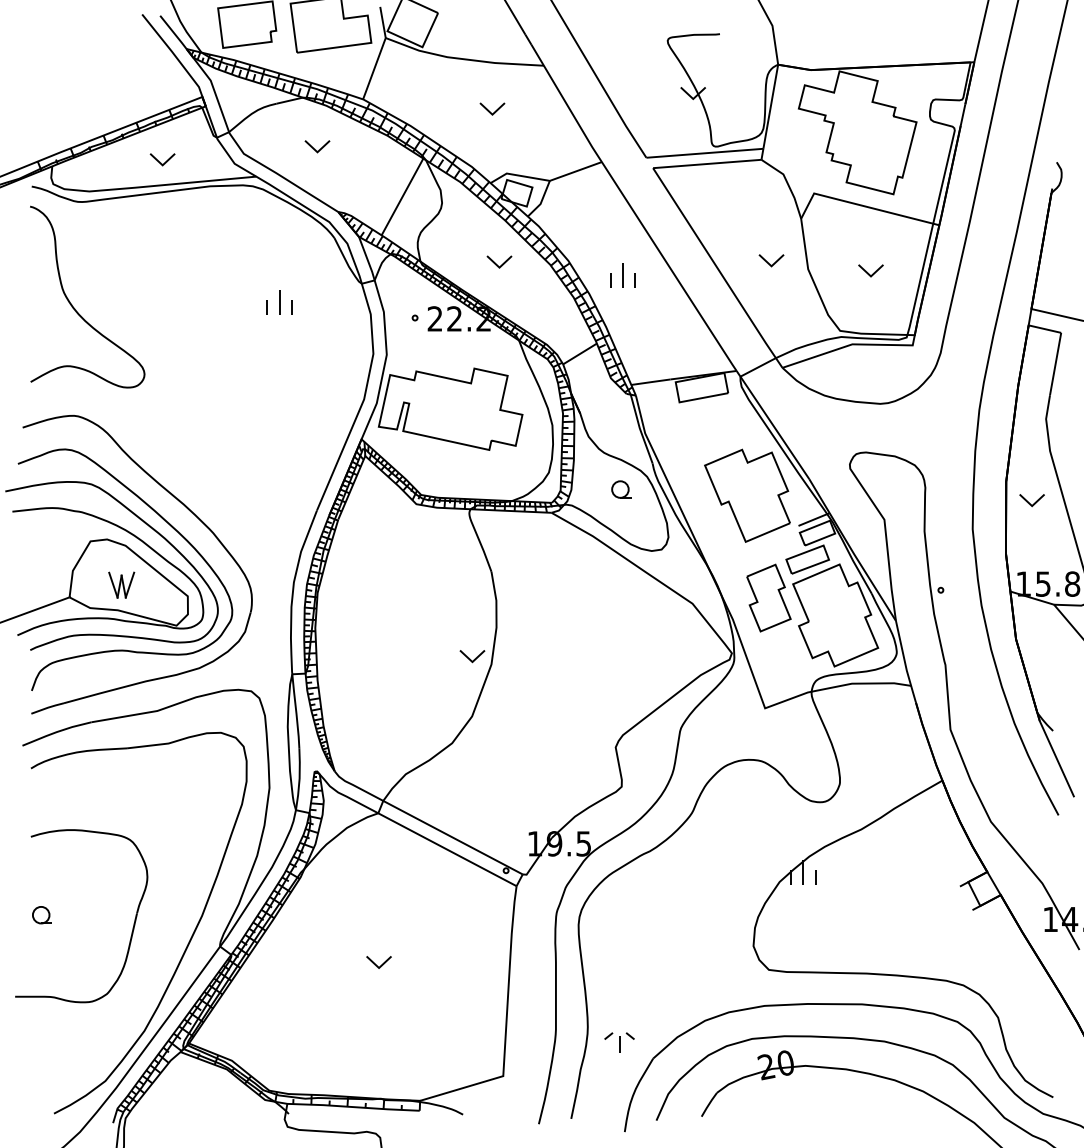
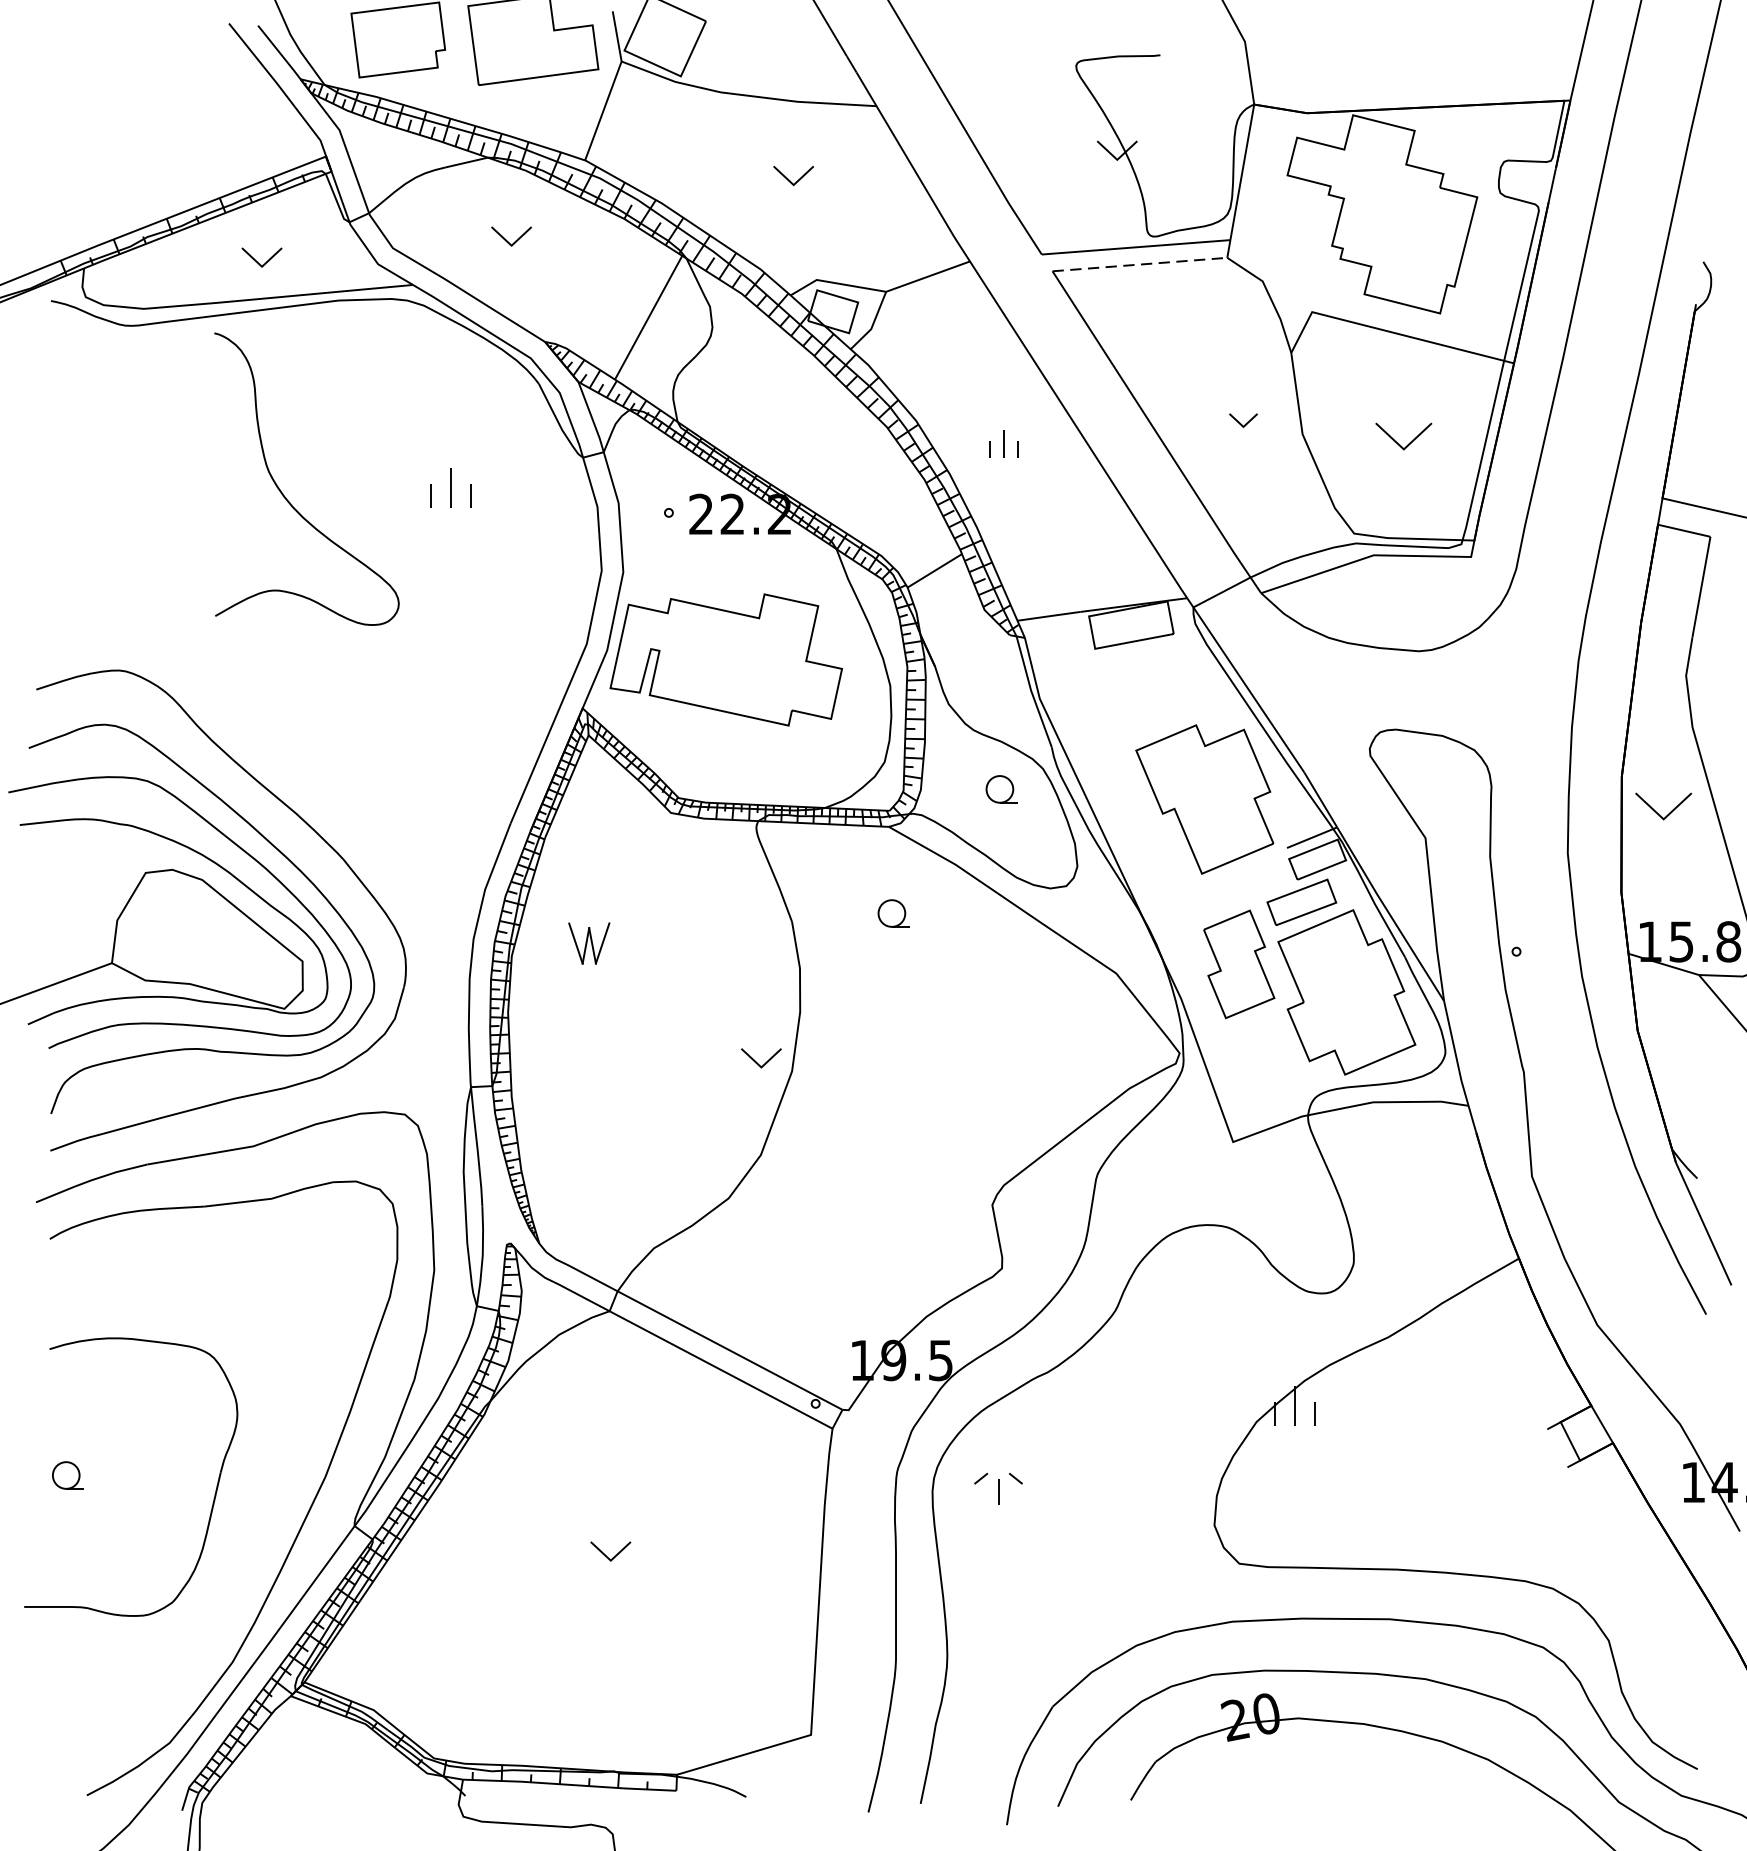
line: (707, 163) -> (1140, 263), solid -> dashed
part: (771, 260) -> (1243, 420), size x0.7
part: (499, 261) -> (804, 421), removed
part: (870, 270) -> (1403, 436), size x1.4
part: (622, 275) -> (1003, 444), size x0.7
curve: (75, 308) -> (287, 497), moved
part: (1031, 500) -> (1662, 807), size x1.4
part: (554, 566) -> (893, 913), added
part: (121, 584) -> (588, 942), moved
part: (619, 1042) -> (998, 1488), moved

